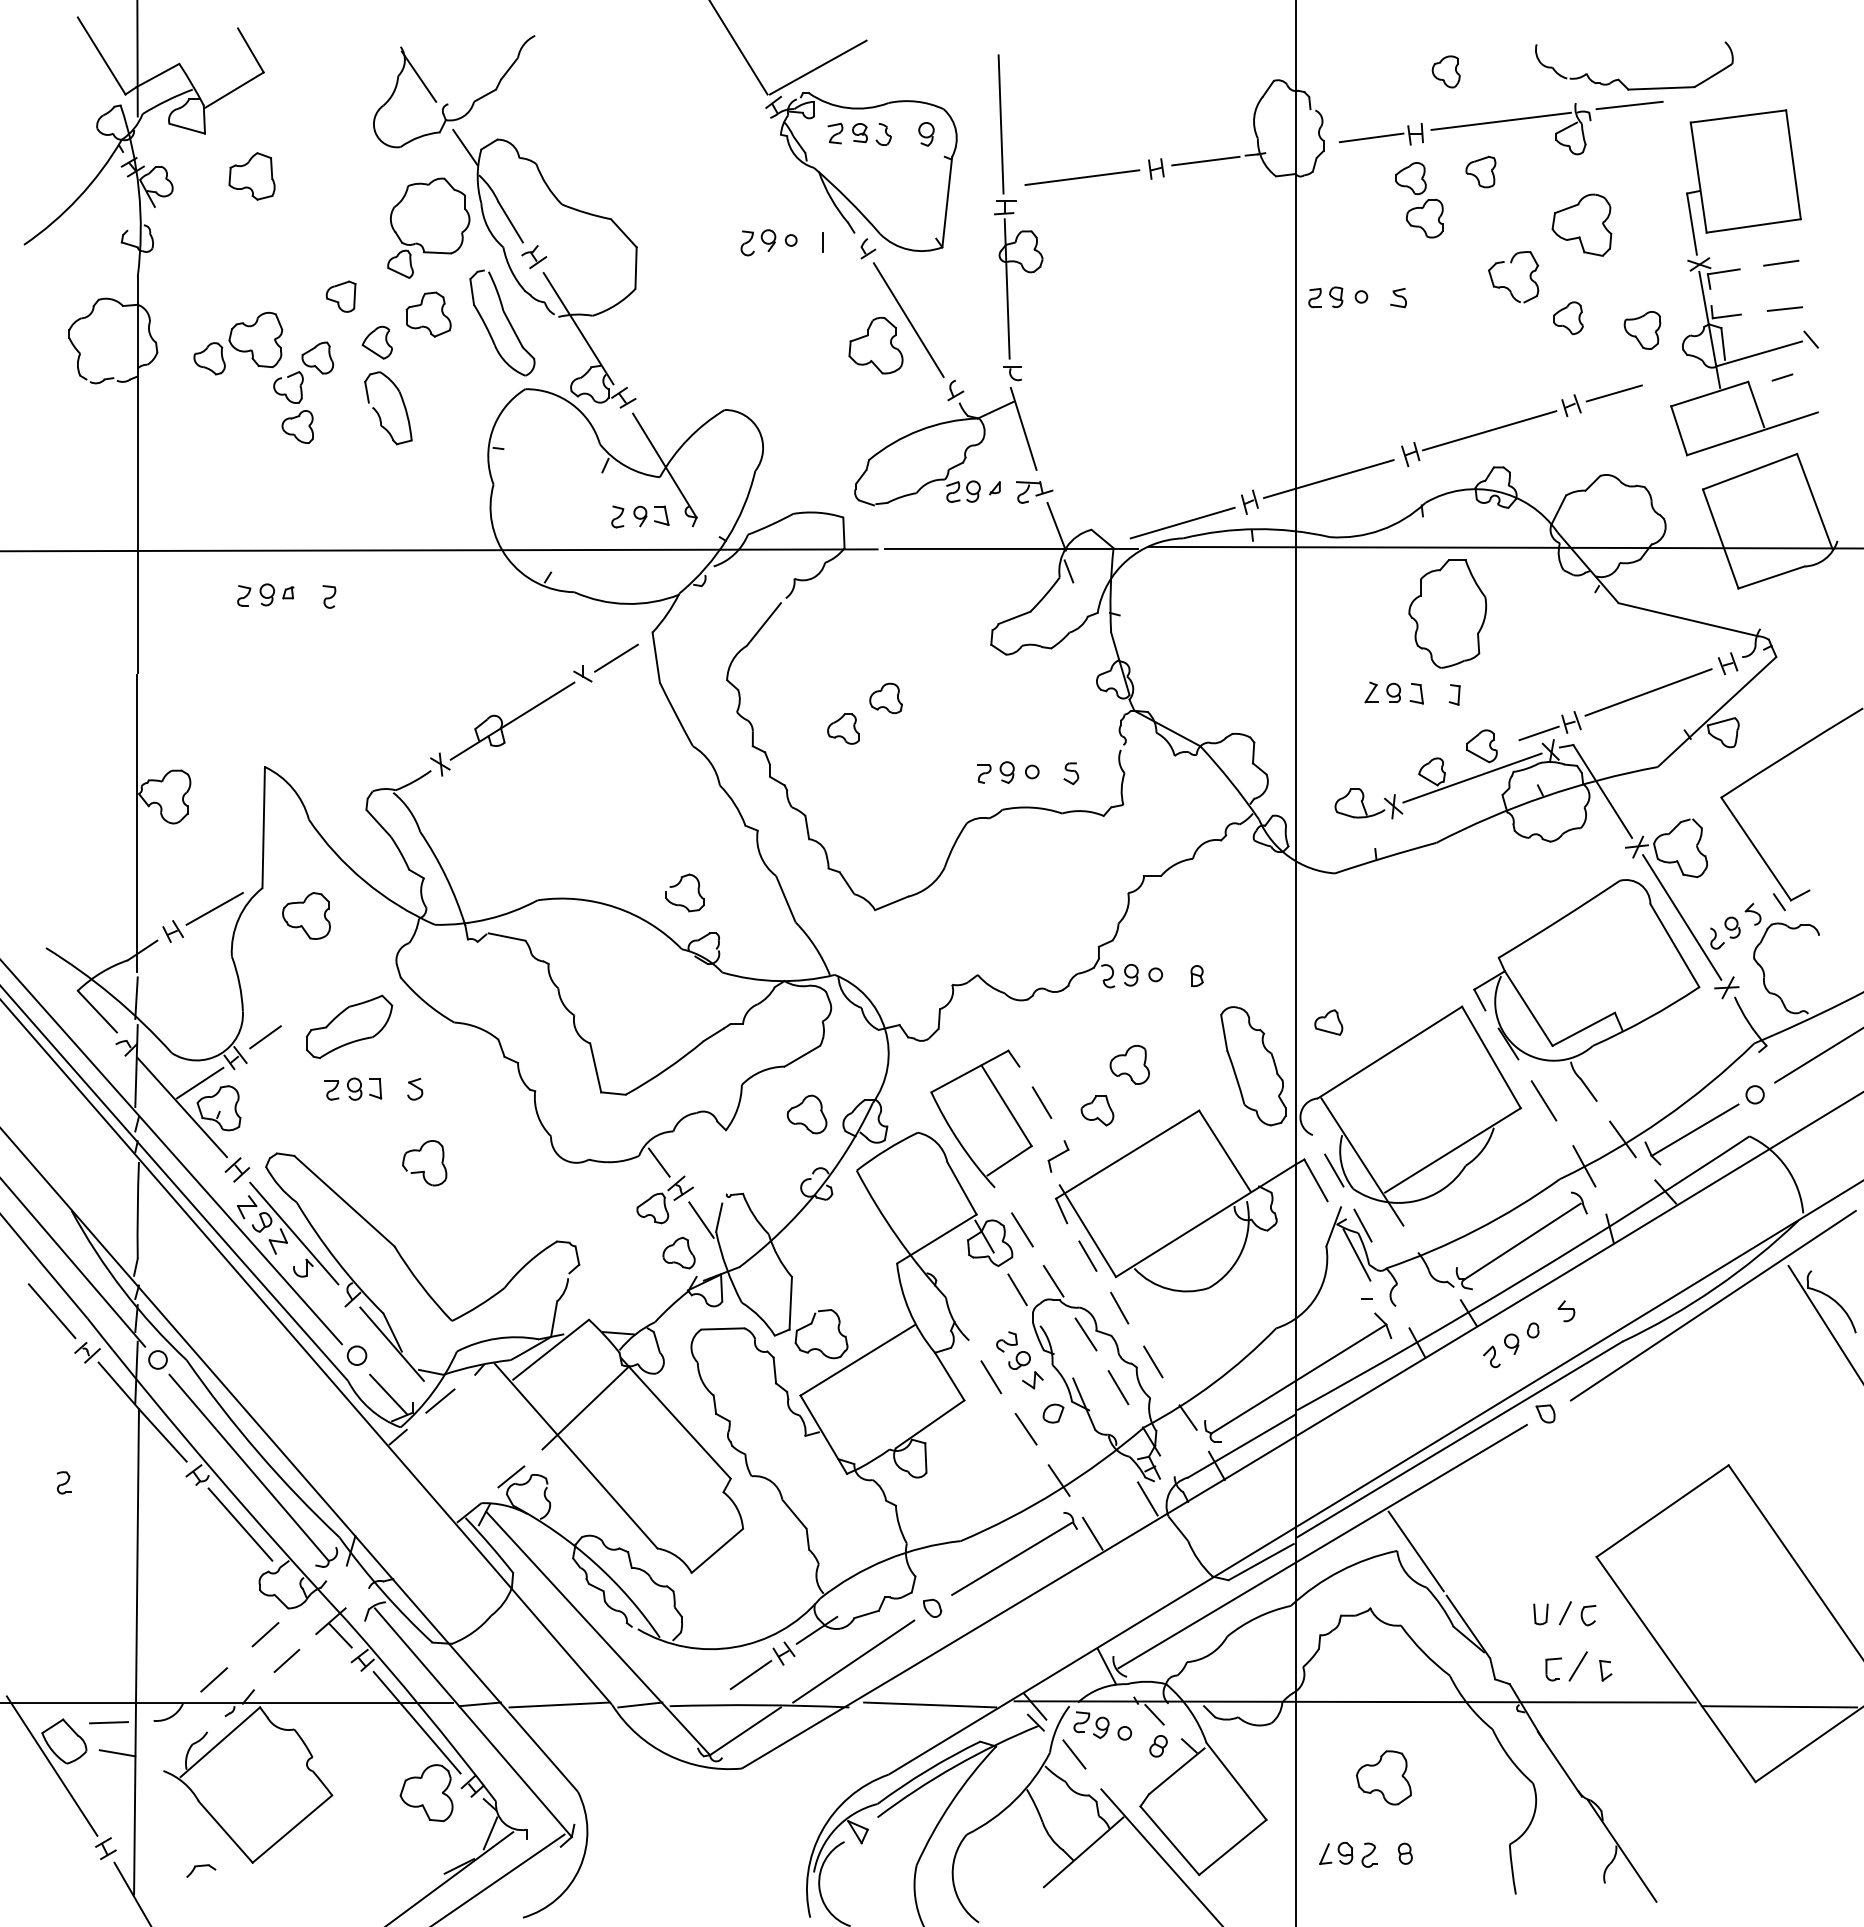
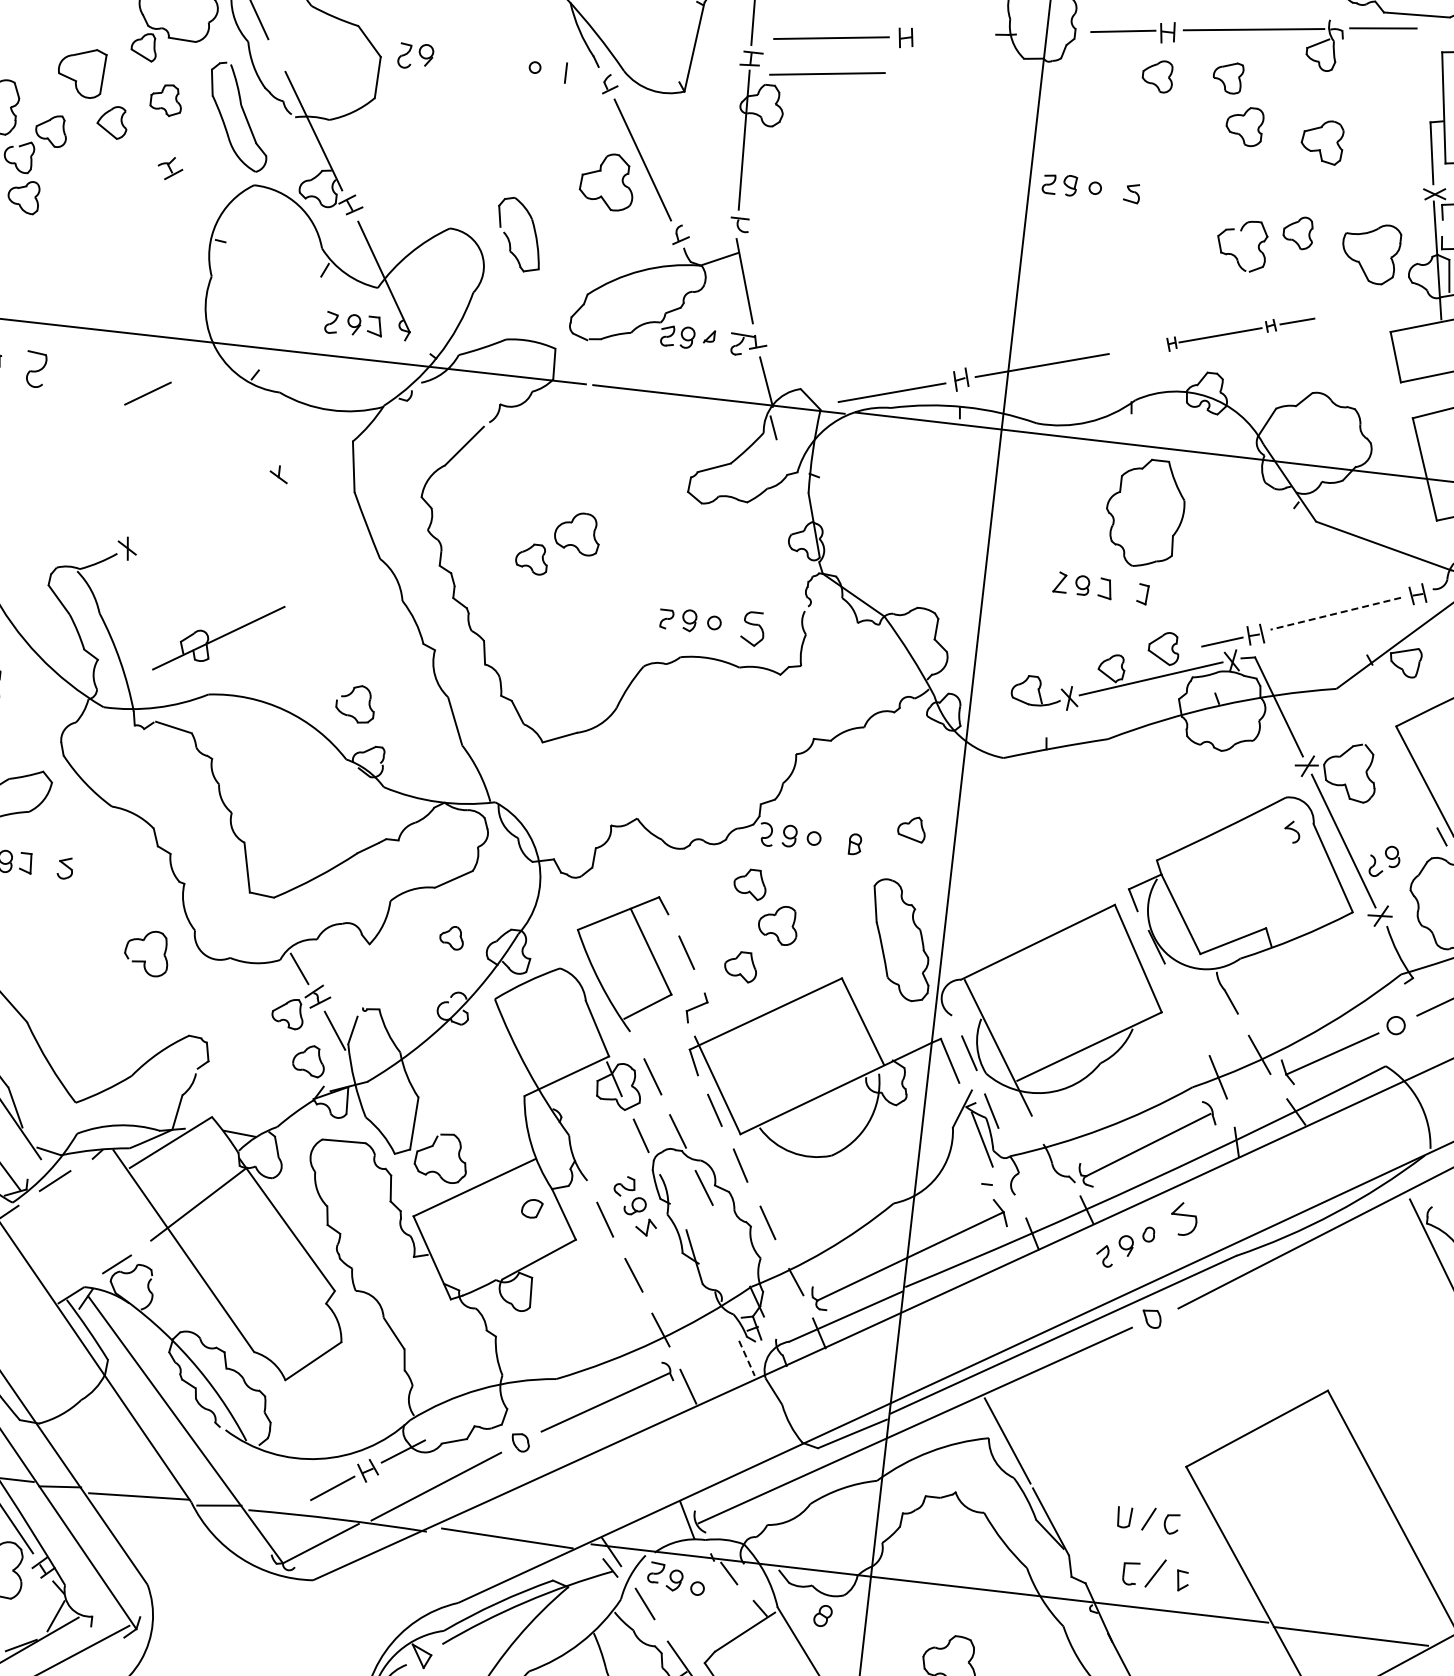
line: (1205, 160) -> (955, 35), removed
line: (1082, 213) -> (827, 73), added
part: (1424, 218) -> (1244, 126), moved
part: (1581, 224) -> (1322, 141), size x0.7
part: (758, 242) -> (415, 56), moved
part: (534, 257) -> (170, 169), moved
part: (1508, 287) -> (1235, 255), moved
part: (340, 296) -> (80, 72), size x1.6
part: (428, 314) -> (166, 100), size x0.7
part: (1642, 330) -> (1370, 253), size x1.6
part: (378, 412) -> (508, 237), moved
part: (1521, 425) -> (1239, 334), size x0.6
part: (329, 596) -> (36, 369), size x1.6
line: (616, 657) -> (148, 392), moved
line: (1648, 692) -> (1335, 613), solid -> dashed
part: (885, 697) -> (577, 532), size x1.4
part: (512, 720) -> (218, 637), moved
part: (1071, 773) -> (753, 628), size x1.6
part: (1752, 914) -> (1291, 832), moved
part: (1328, 1022) -> (911, 829), moved
part: (1097, 1027) -> (750, 884), added
line: (1543, 1100) -> (1185, 1007), removed
part: (806, 1114) -> (451, 937), size x0.6
part: (424, 1170) -> (145, 960), moved
part: (1566, 1311) -> (1184, 1219), size x1.6
line: (1118, 1387) -> (730, 1244), removed
part: (1053, 1413) -> (532, 1208), moved
line: (1148, 1499) -> (747, 1358), solid -> dashed
part: (1158, 1746) -> (822, 1616), moved

